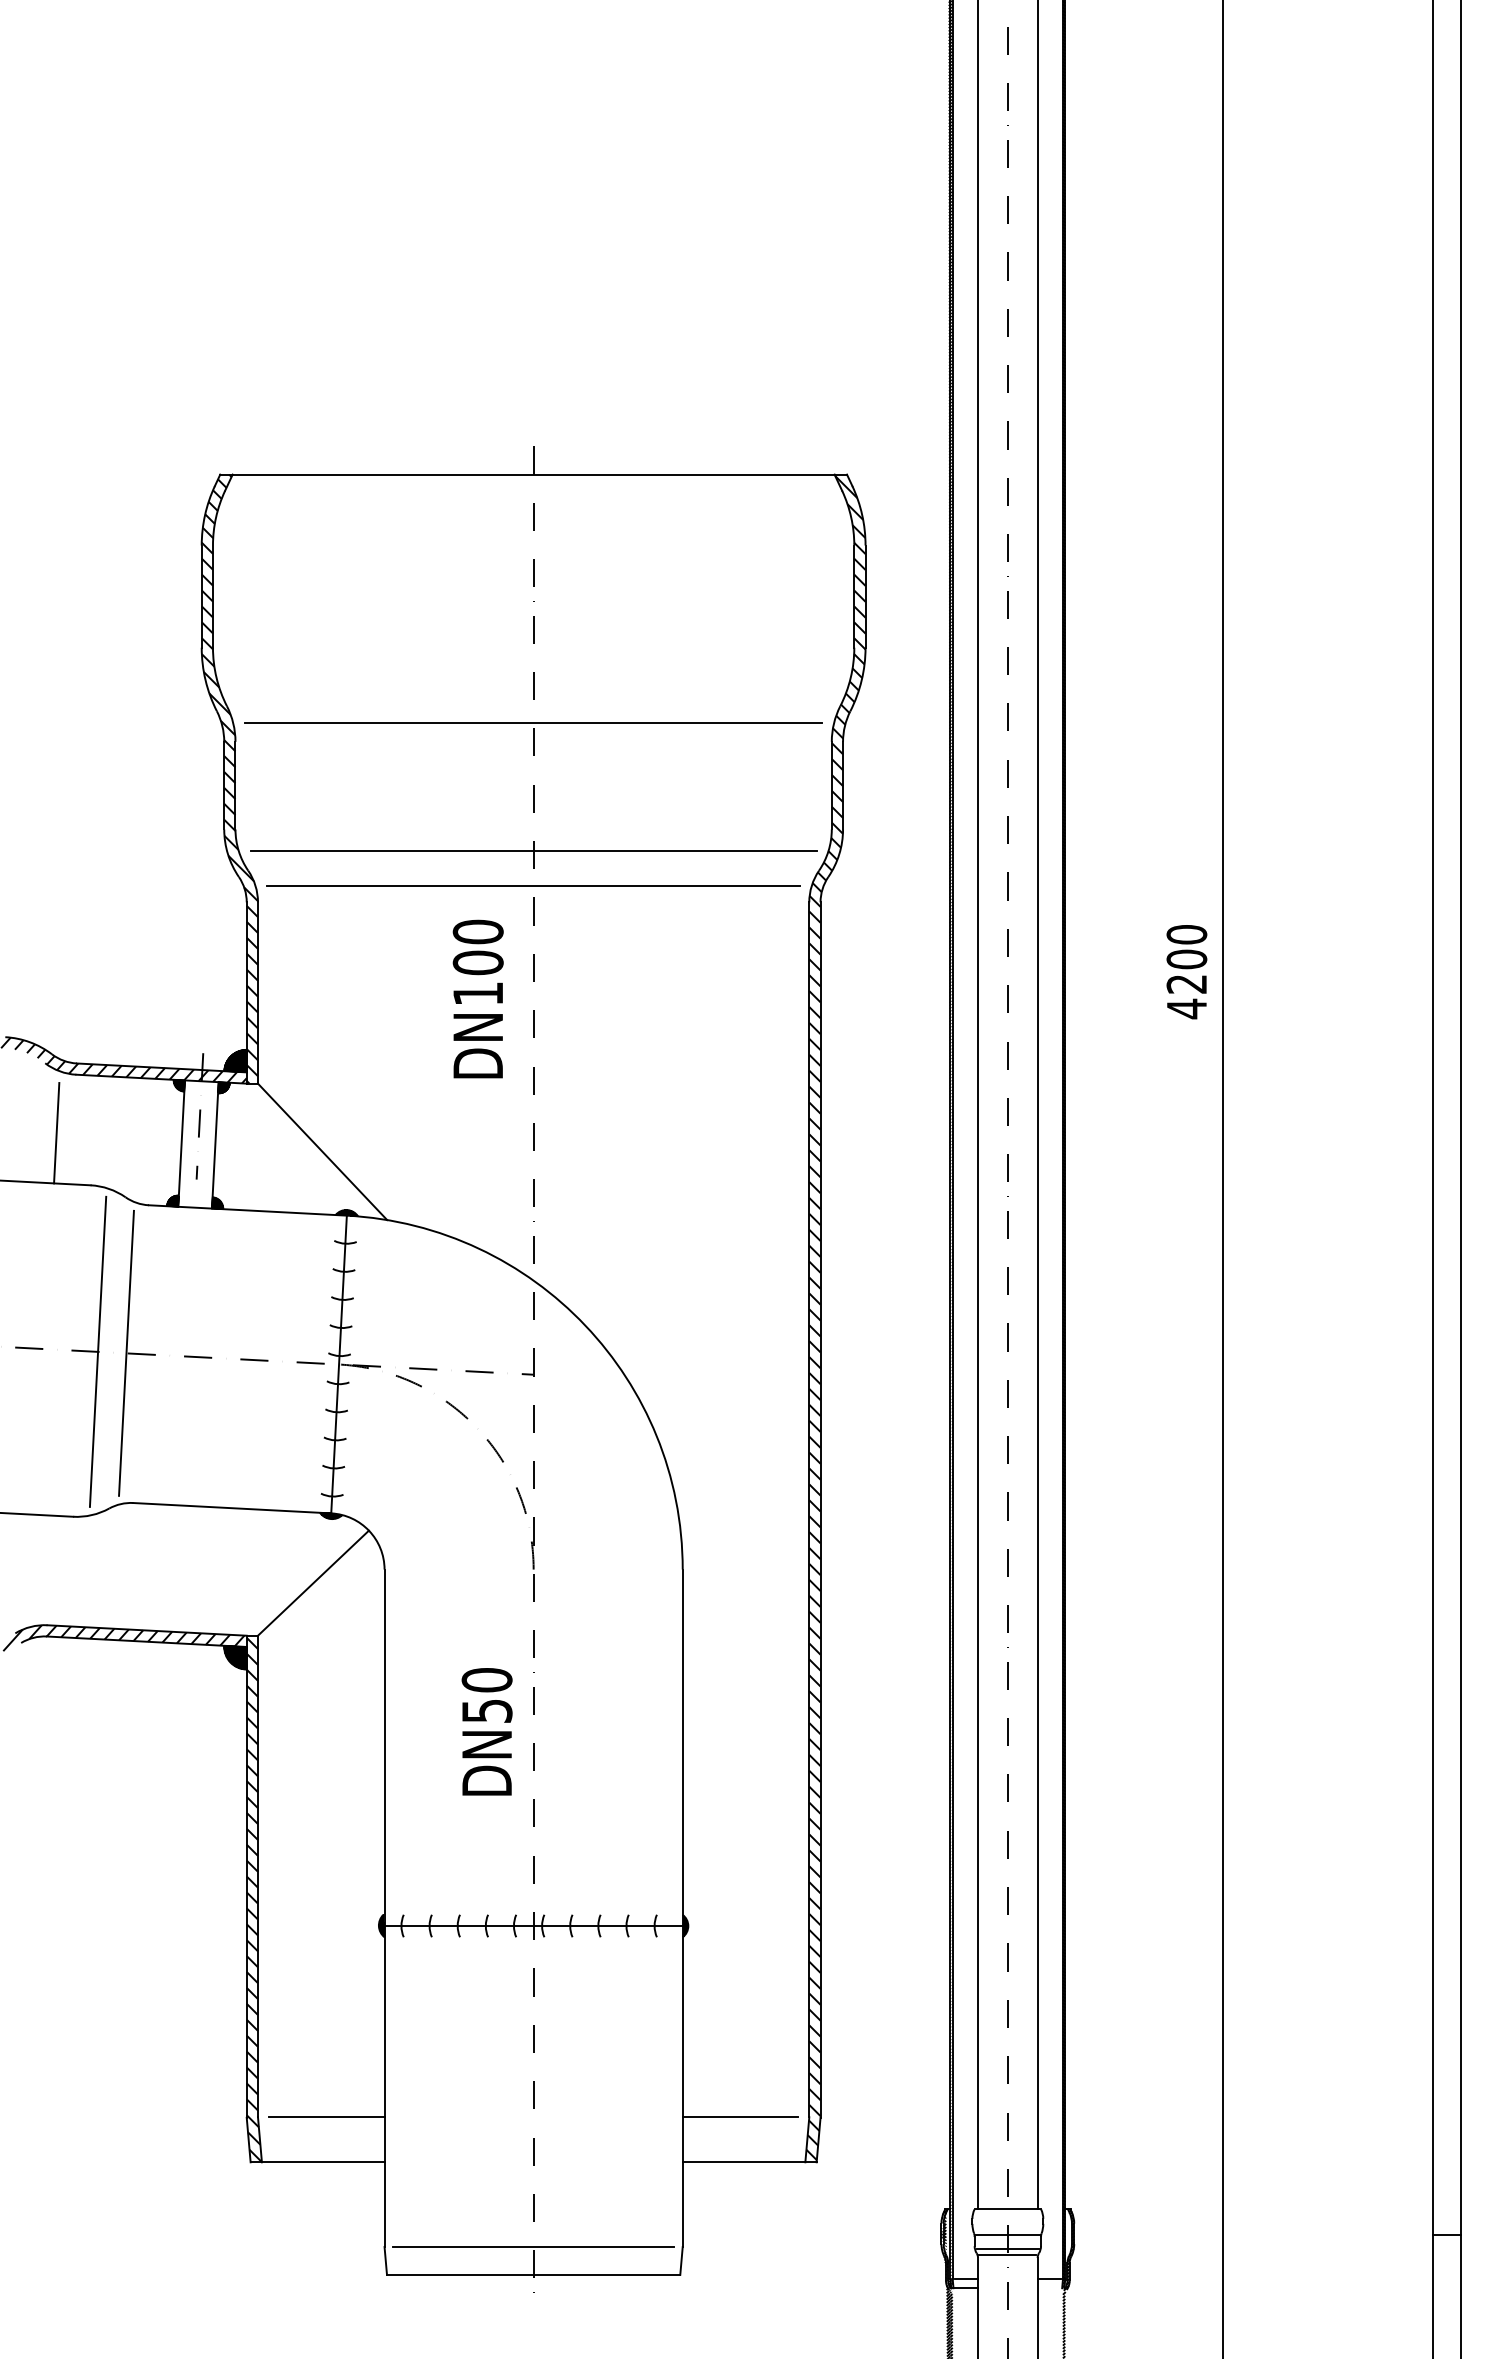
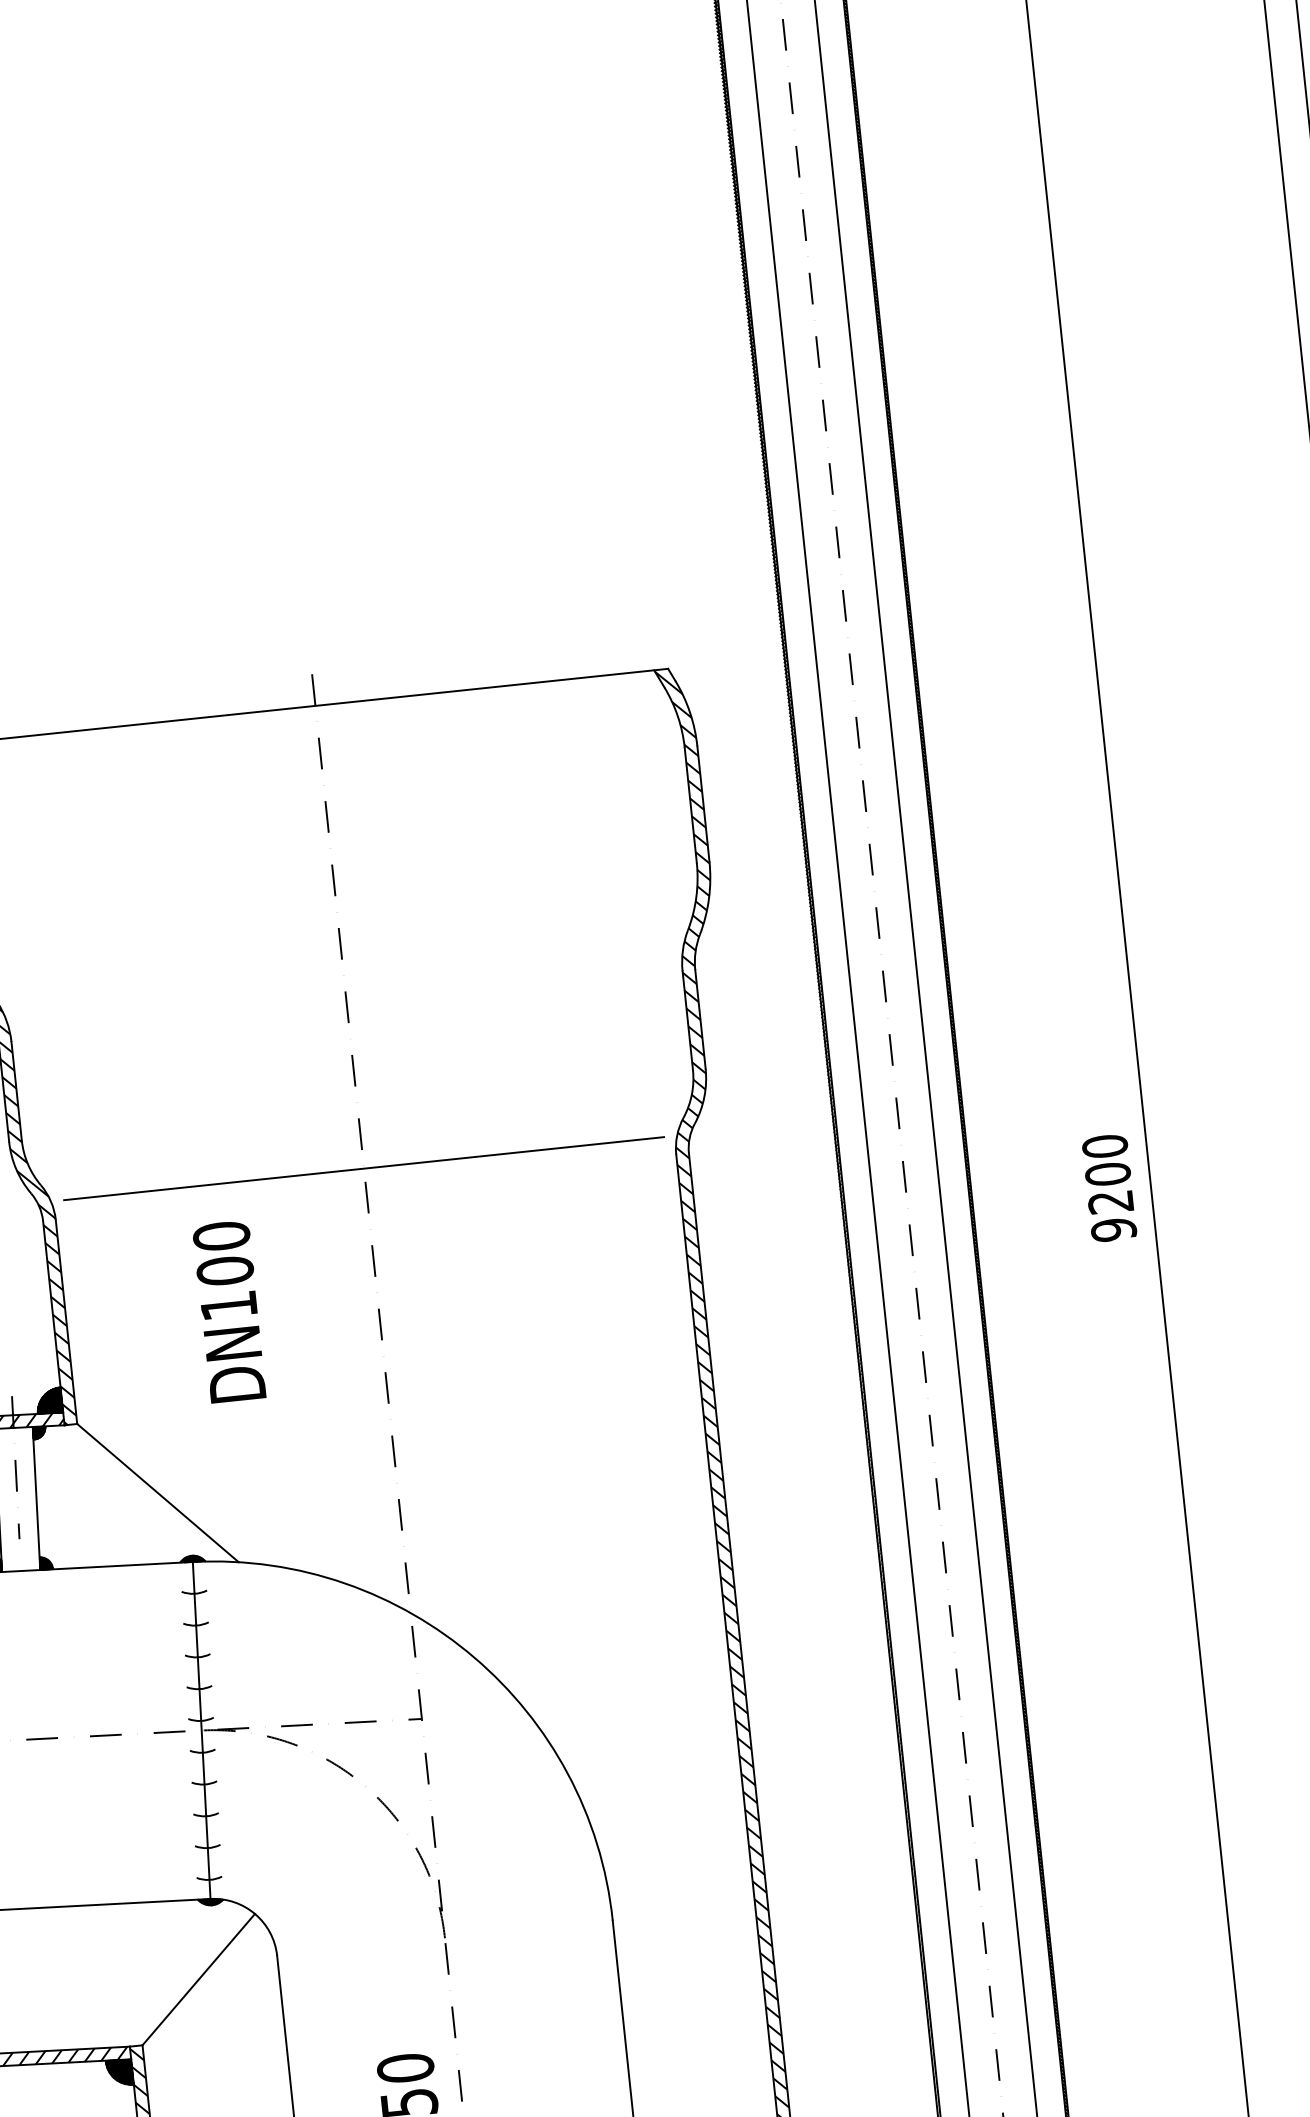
line: (533, 723) -> (344, 986), removed
line: (533, 851) -> (359, 1130), removed
text: (477, 998) -> (228, 1311), moved
text: (1186, 1008) -> (1113, 1229), 4200 -> 9200

